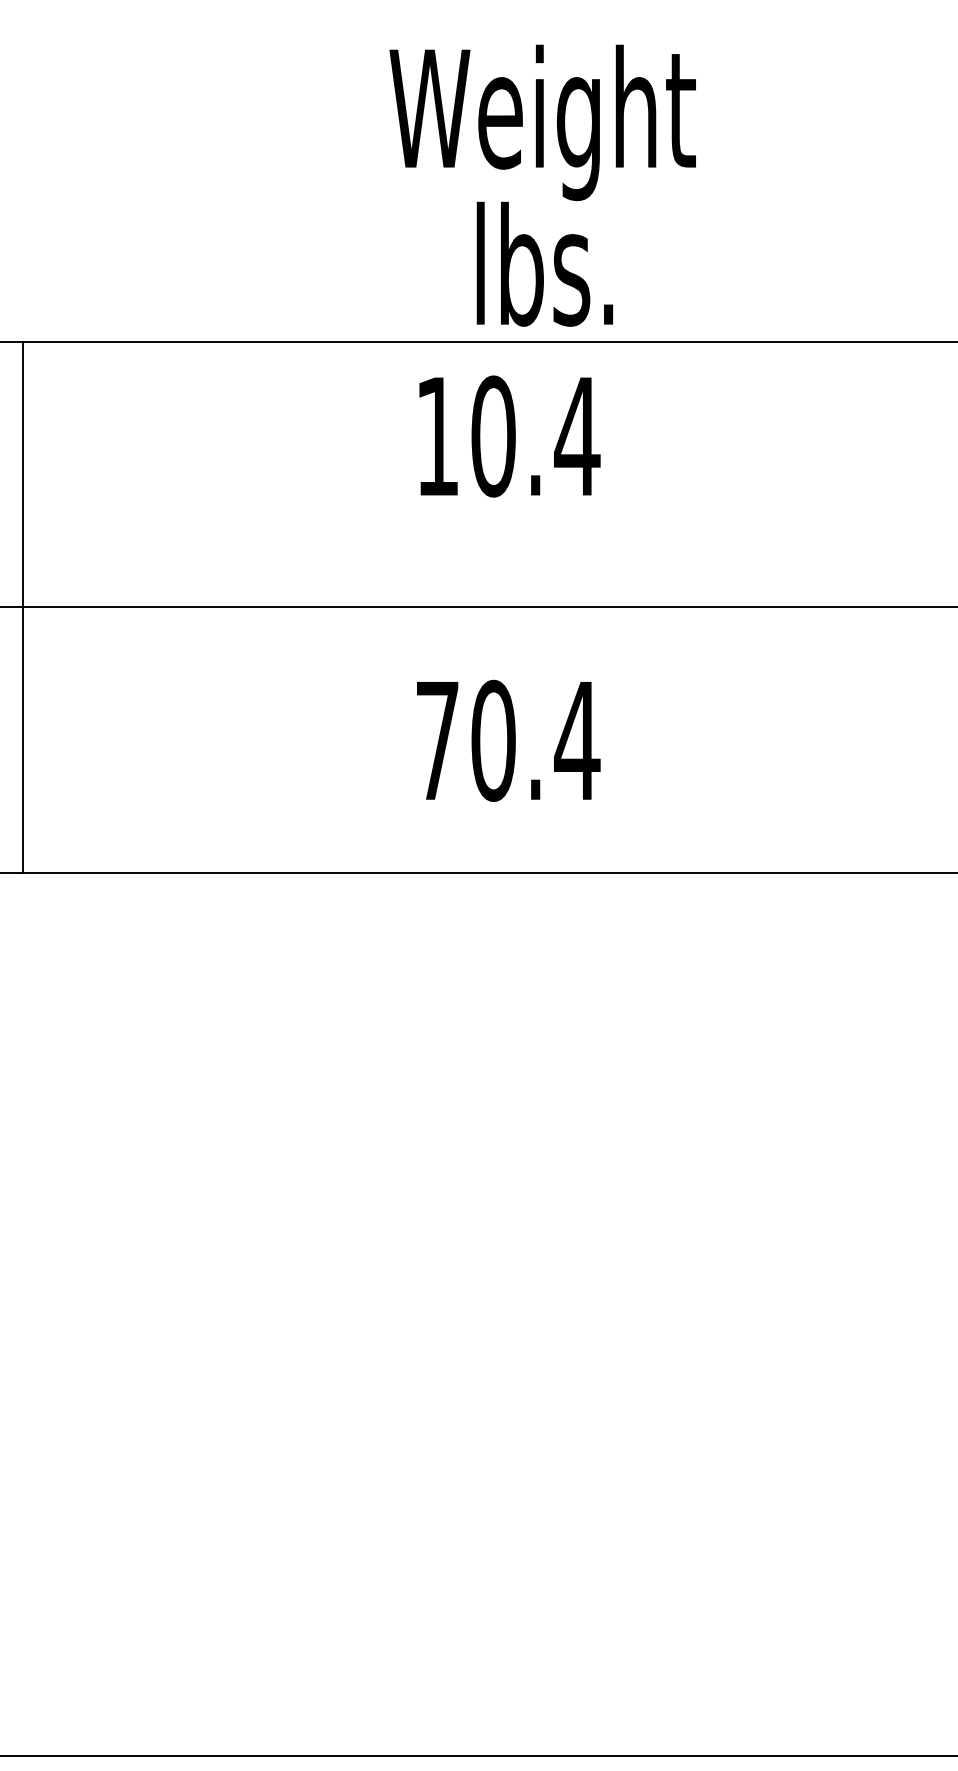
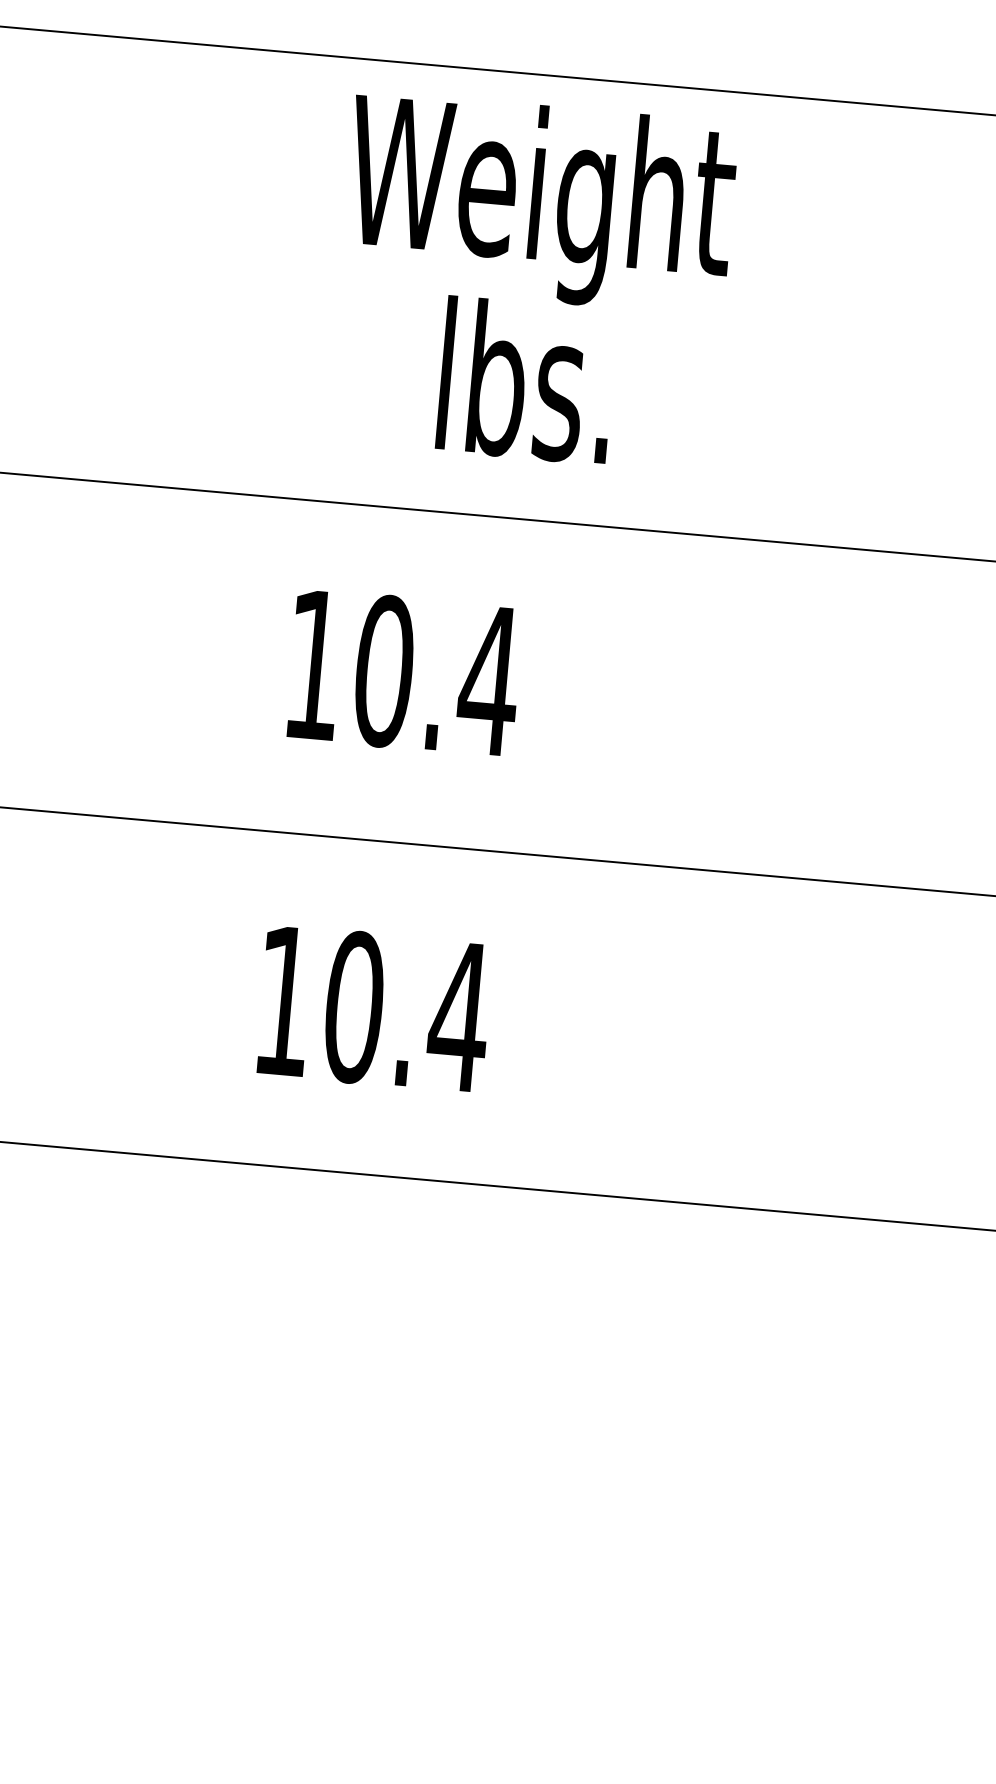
text: (542, 185) -> (532, 281), moved
text: (509, 436) -> (404, 673), moved
text: (437, 740) -> (284, 1000), 70.4 -> 10.4

